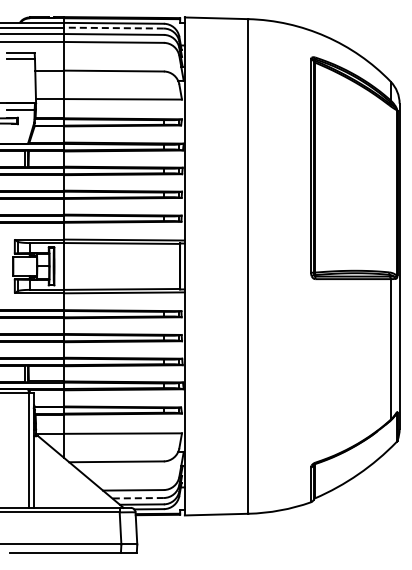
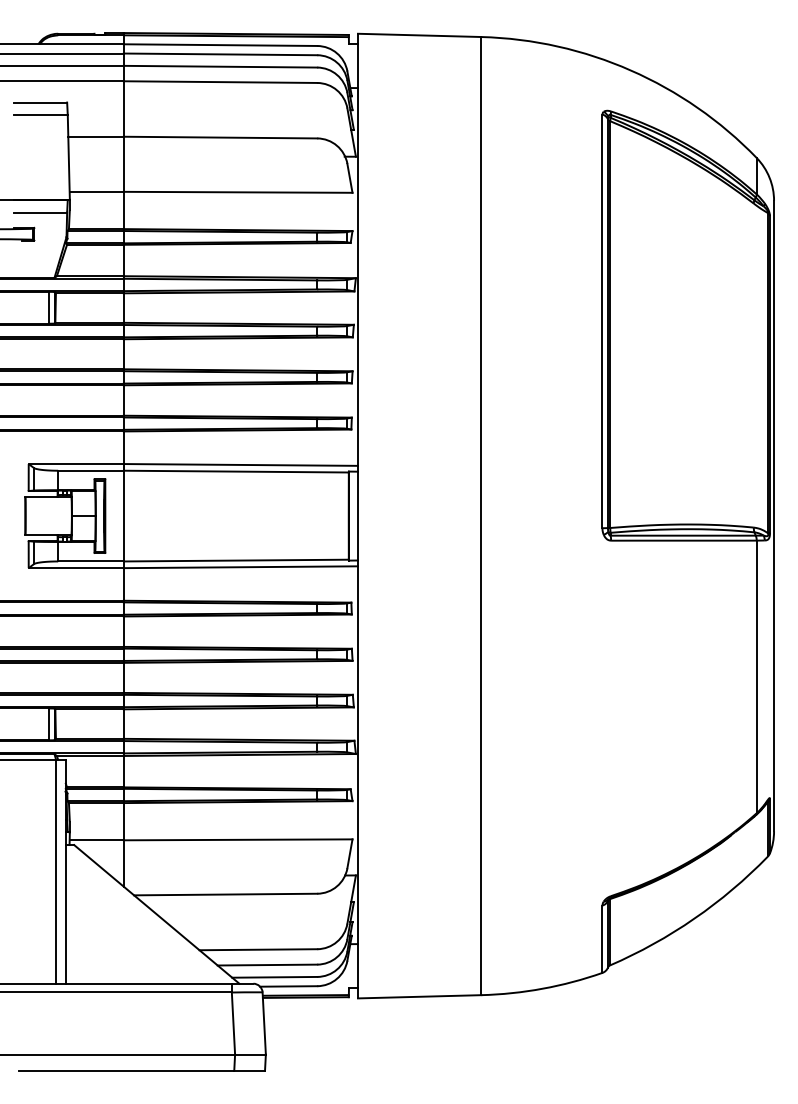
line: (113, 28) -> (219, 55), dashed -> solid
line: (138, 498) -> (268, 965), dashed -> solid

